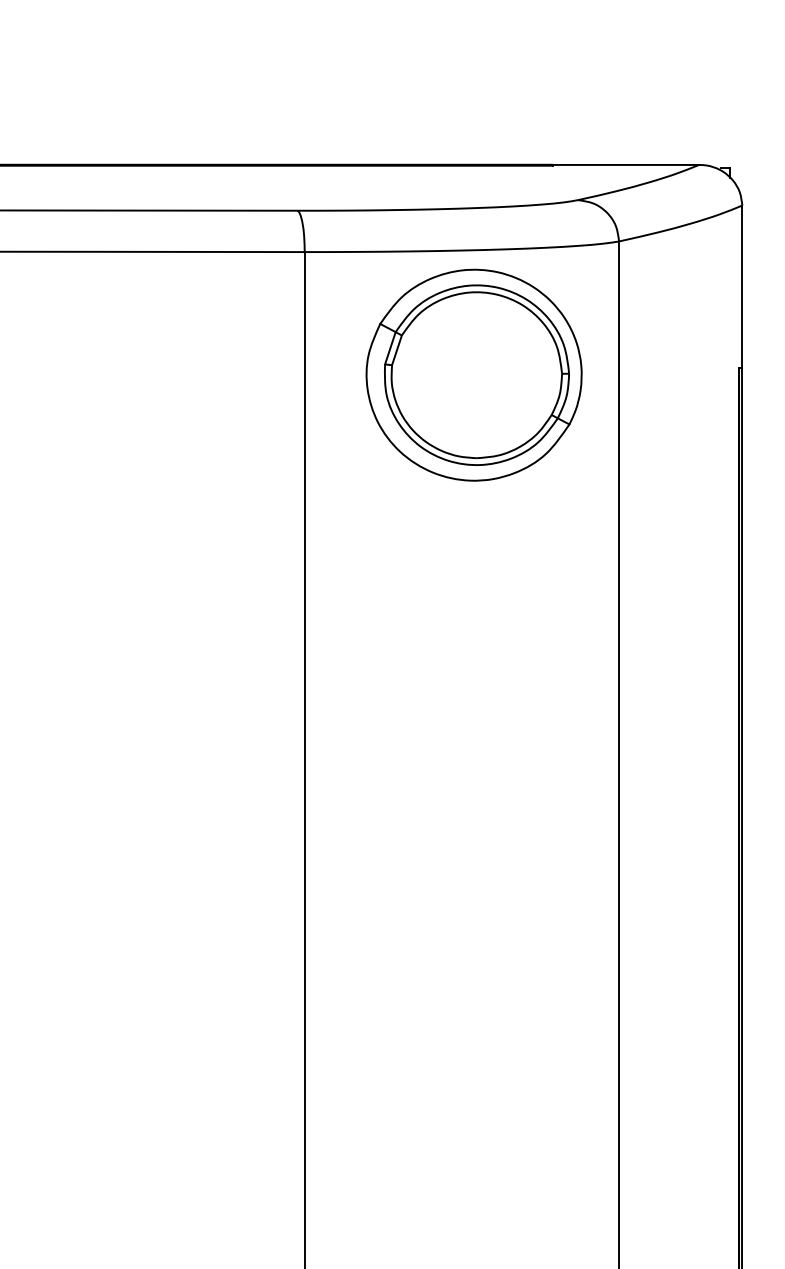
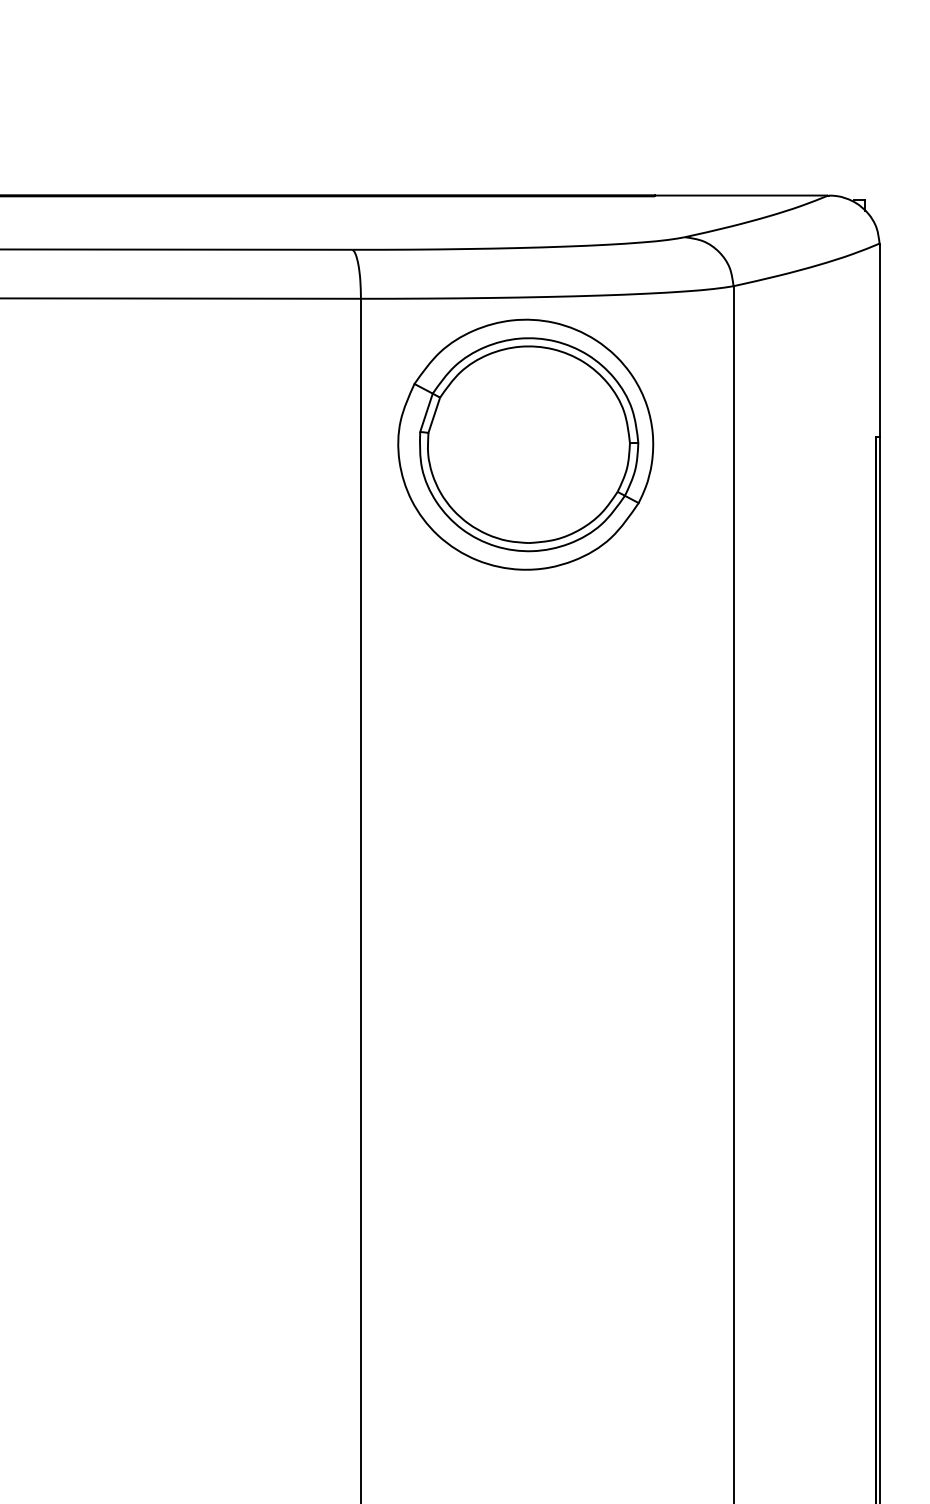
part: (473, 375) -> (525, 444), moved

